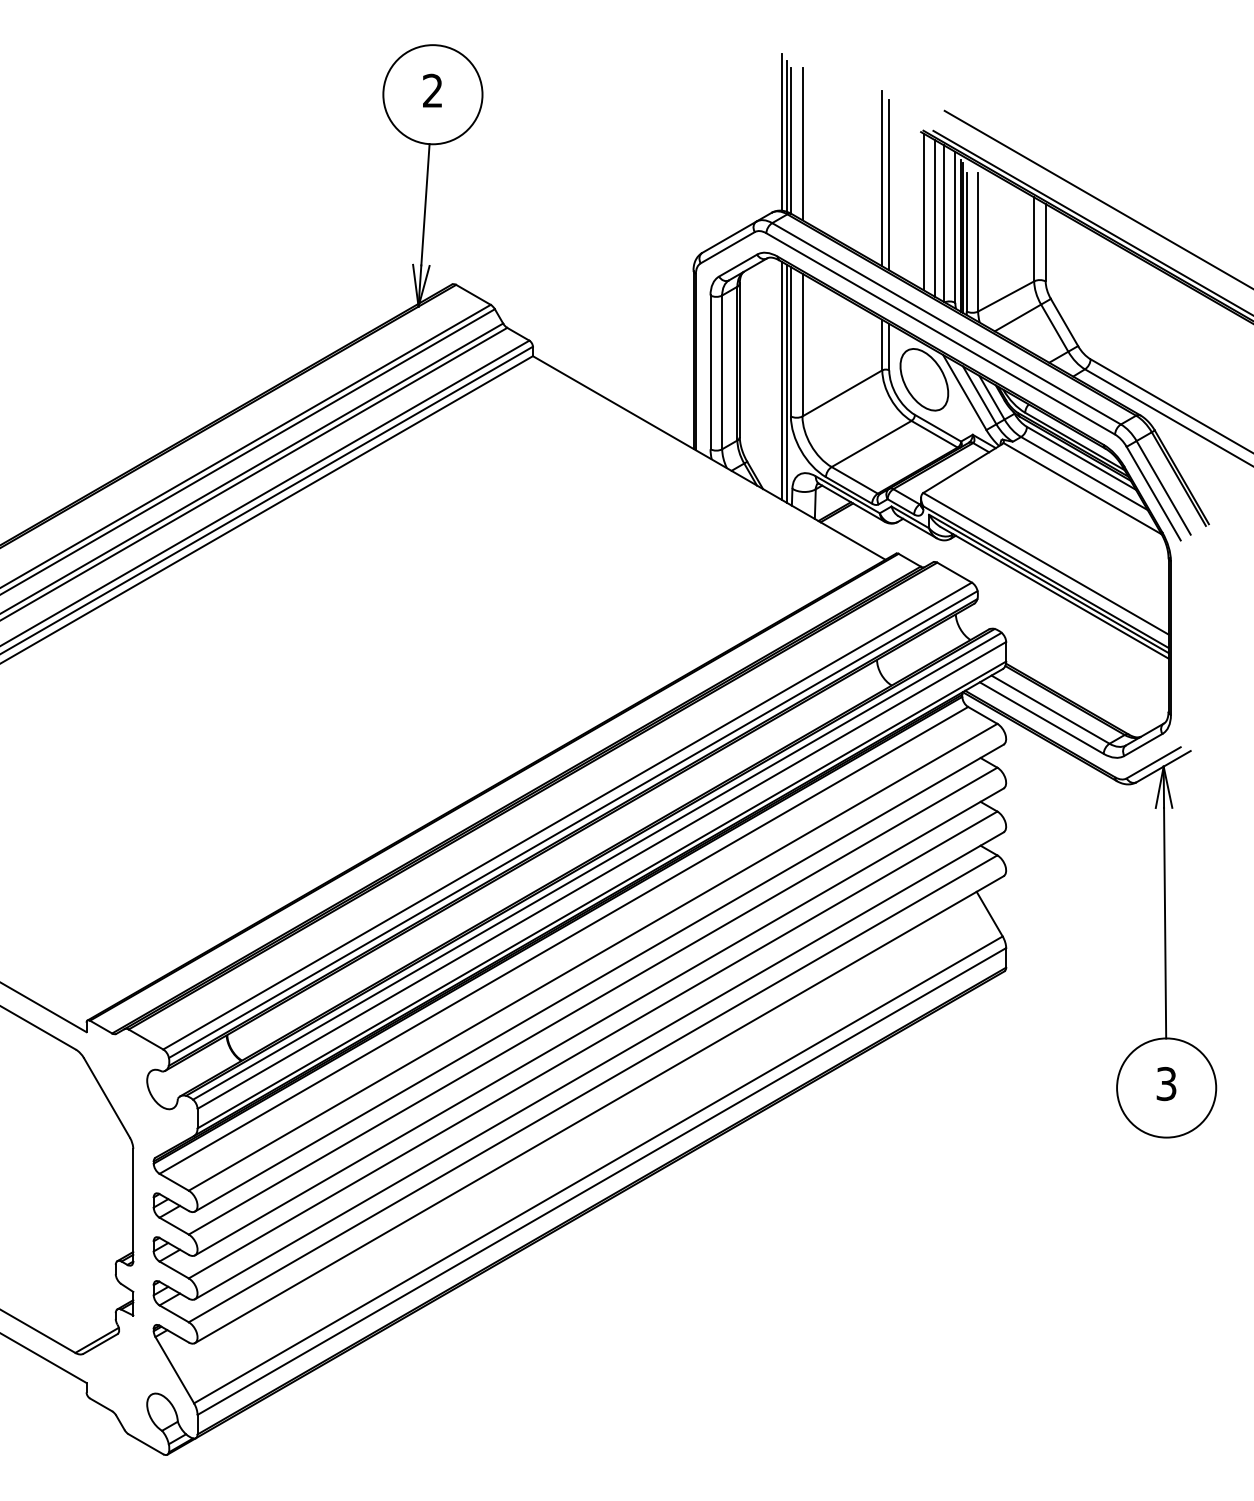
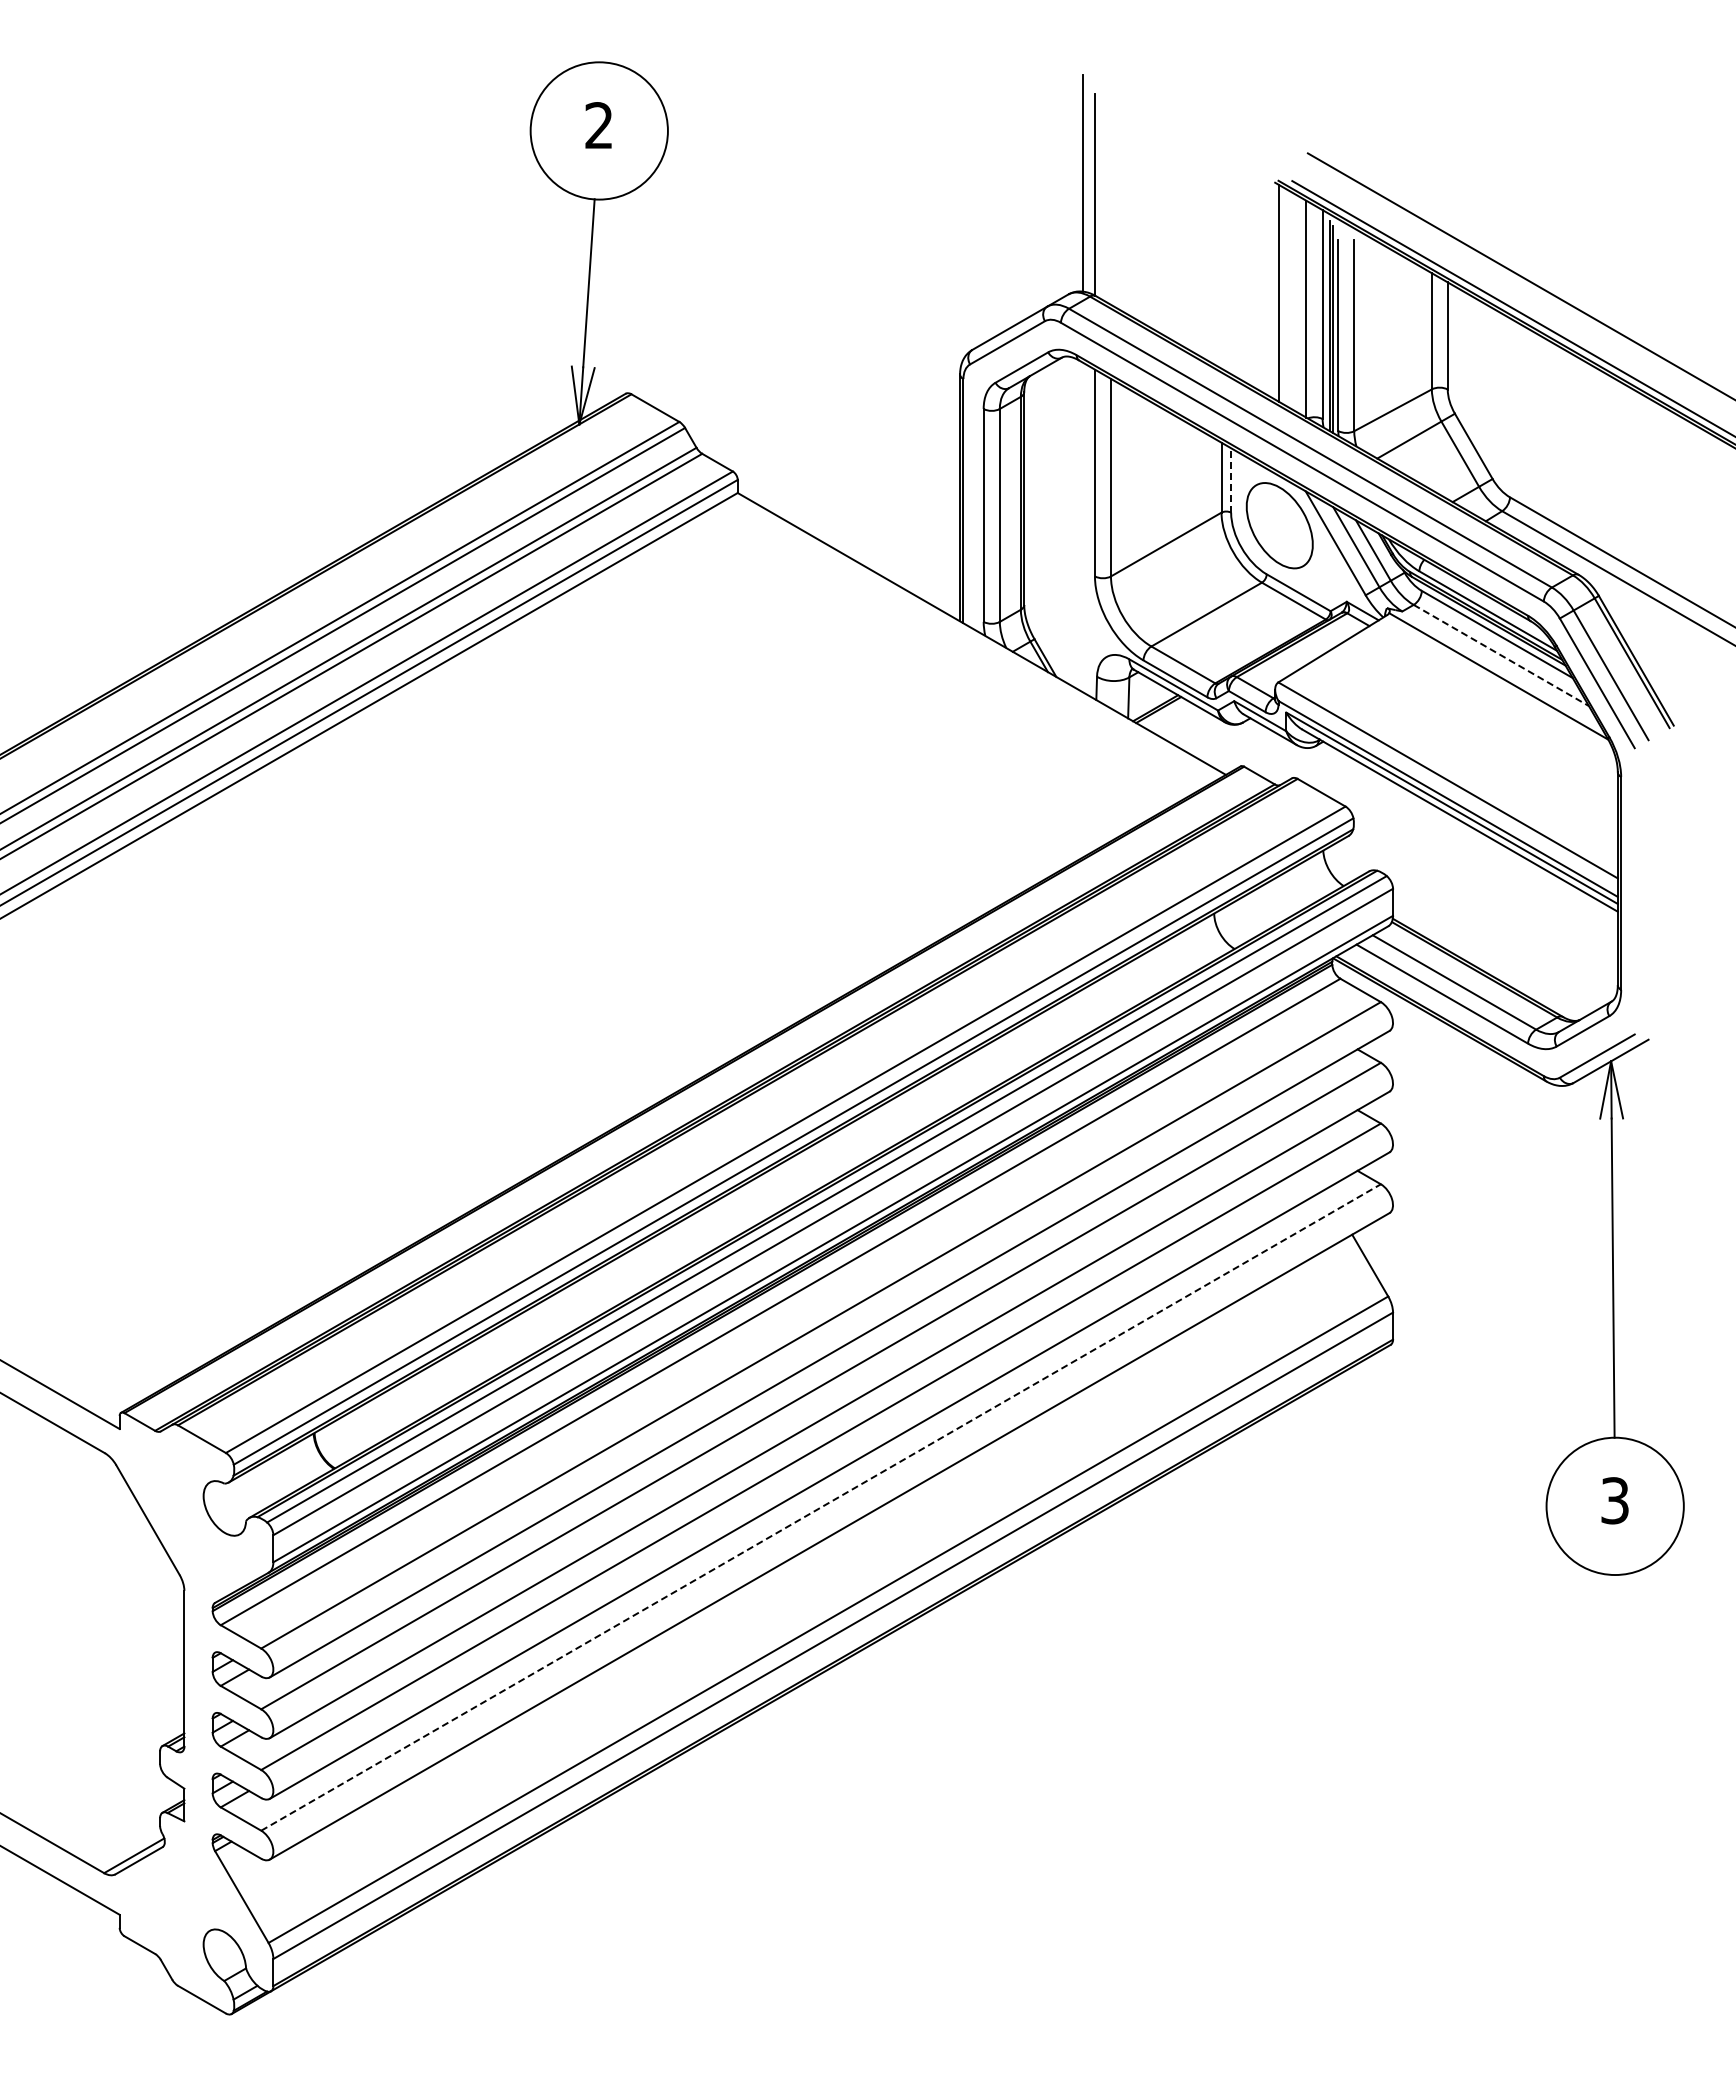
line: (786, 136) -> (1089, 188), removed
line: (802, 143) -> (1111, 198), removed
line: (882, 178) -> (1221, 247), removed
line: (889, 185) -> (1231, 256), removed
line: (935, 218) -> (1295, 302), removed
line: (889, 346) -> (1231, 479), solid -> dashed
line: (781, 381) -> (1082, 527), removed
line: (786, 383) -> (1089, 531), removed
line: (1084, 473) -> (1501, 655), solid -> dashed
line: (593, 1088) -> (821, 1507), solid -> dashed

